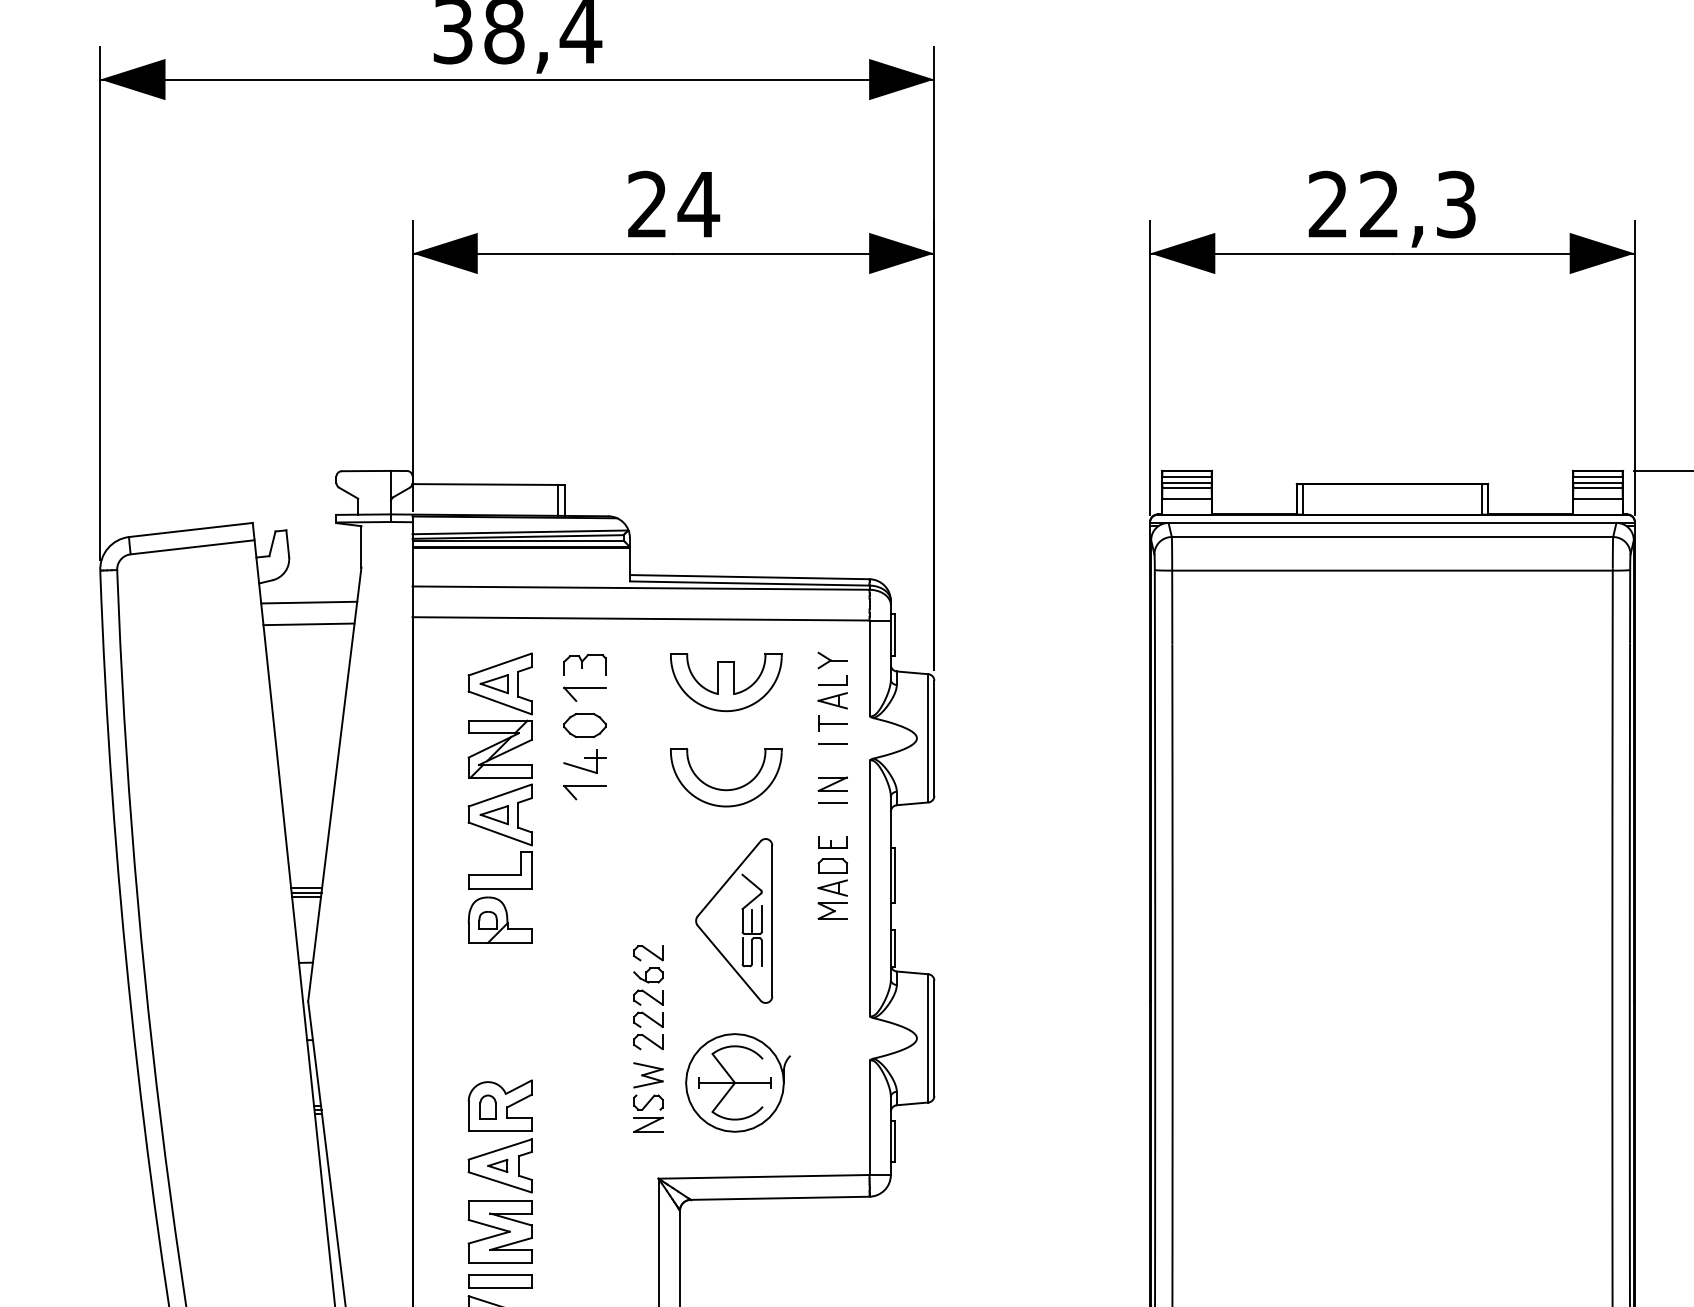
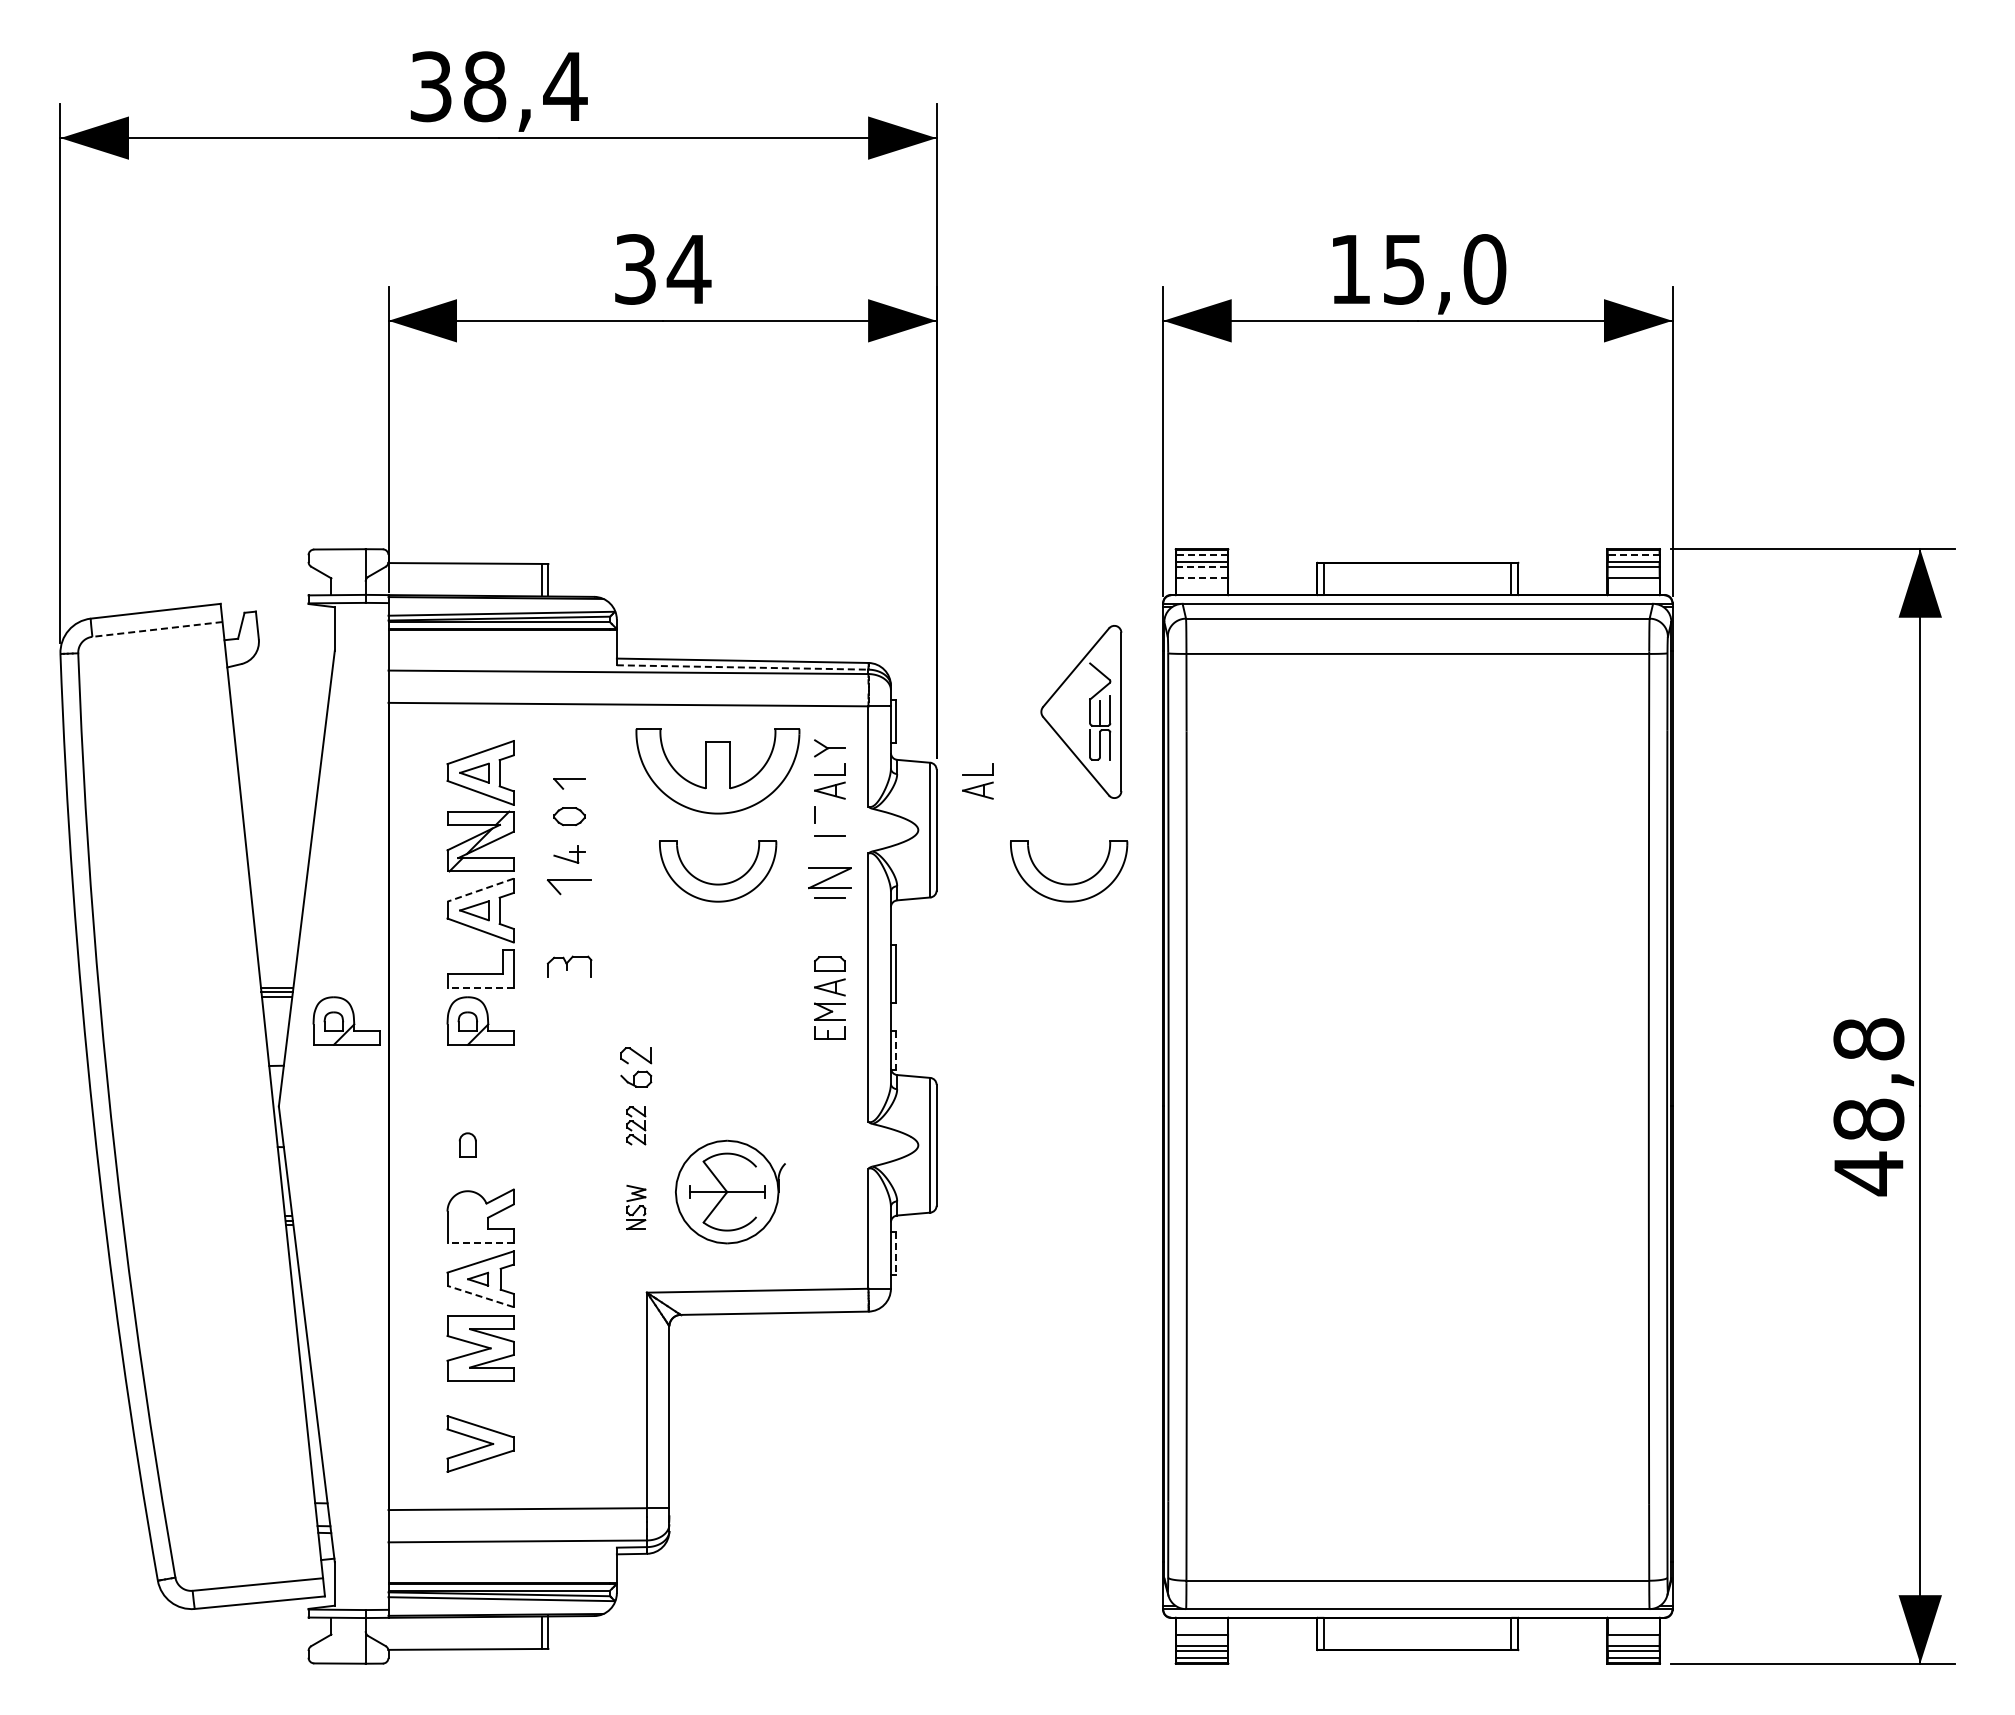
text: (647, 204) -> (635, 269), 24 -> 34
text: (1393, 204) -> (1418, 269), 22,3 -> 15,0
line: (1187, 476) -> (1202, 555), solid -> dashed
line: (1597, 476) -> (1633, 555), solid -> dashed
line: (1187, 487) -> (1202, 566), solid -> dashed
line: (1186, 498) -> (1201, 578), solid -> dashed
line: (192, 547) -> (157, 629), solid -> dashed
line: (749, 583) -> (742, 667), solid -> dashed
line: (308, 602) -> (279, 687), removed
line: (308, 624) -> (279, 710), removed
part: (584, 664) -> (569, 966), moved
part: (726, 682) -> (718, 771), size x1.4
part: (973, 692) -> (977, 781), added
part: (584, 693) -> (569, 783), size x0.7
line: (832, 723) -> (829, 814), removed
part: (584, 725) -> (569, 816), size x0.7
part: (584, 761) -> (569, 854), size x0.7
part: (832, 784) -> (829, 878), size x1.4
part: (1060, 789) -> (1069, 883), added
line: (500, 795) -> (480, 890), solid -> dashed
part: (832, 842) -> (829, 1032), moved
line: (500, 889) -> (480, 988), solid -> dashed
part: (372, 919) -> (346, 1020), added
part: (734, 920) -> (1081, 711), moved
line: (895, 949) -> (895, 1051), solid -> dashed
part: (648, 1019) -> (636, 1125), size x0.6
part: (648, 1097) -> (636, 1207), size x0.6
part: (487, 1106) -> (467, 1144), moved
line: (500, 1130) -> (480, 1242), solid -> dashed
line: (895, 1141) -> (895, 1253), solid -> dashed
line: (500, 1182) -> (480, 1296), solid -> dashed
part: (500, 1281) -> (480, 1400), removed

